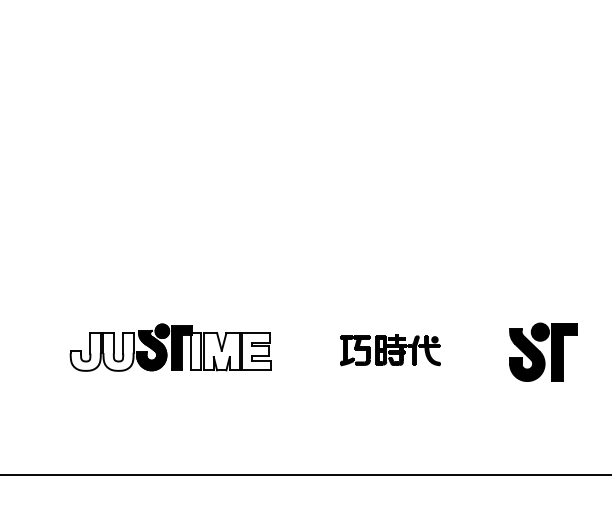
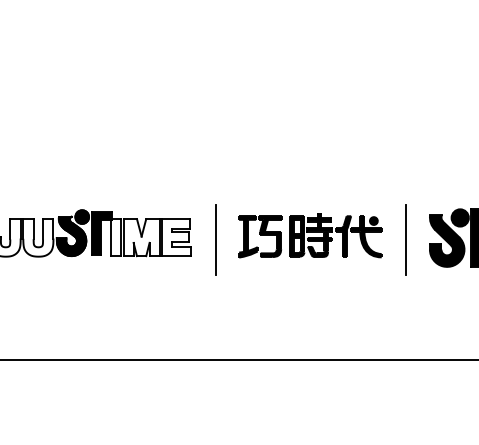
part: (390, 350) -> (310, 236), size x1.43
line: (296, 353) -> (216, 239), added
line: (485, 354) -> (405, 240), added

